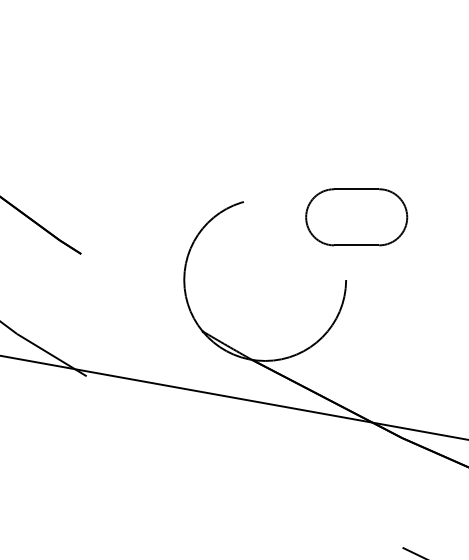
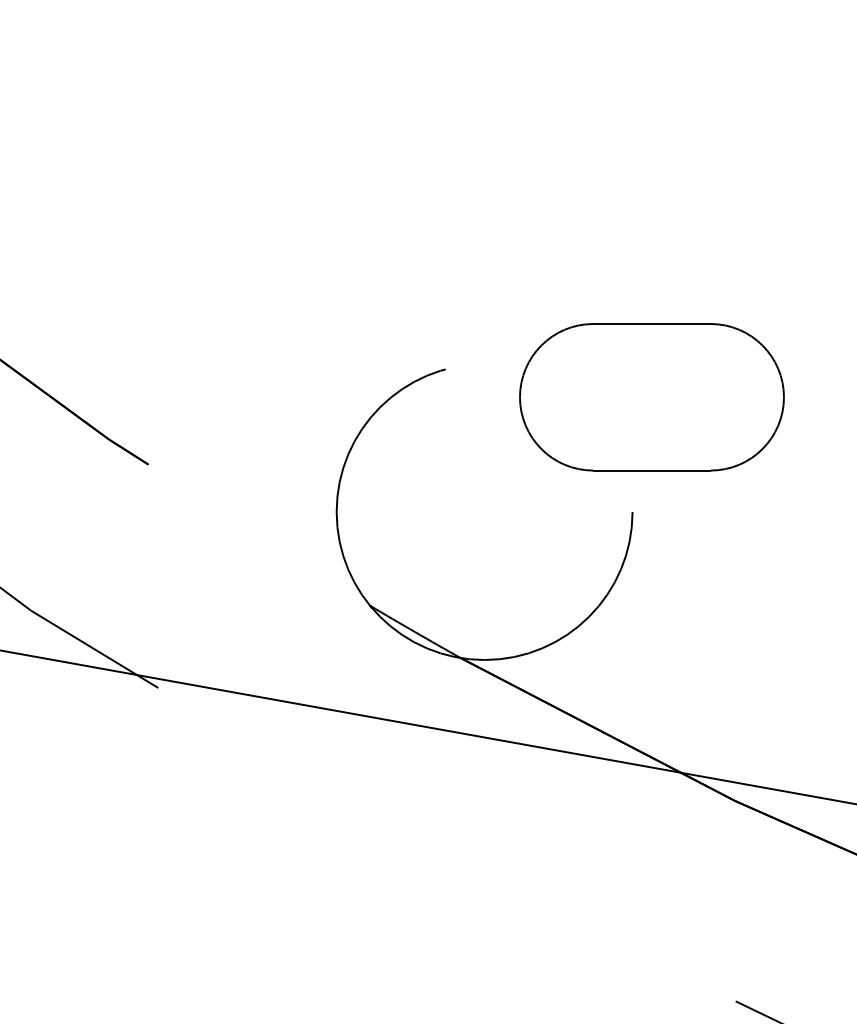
part: (356, 217) -> (651, 397), size x1.43

